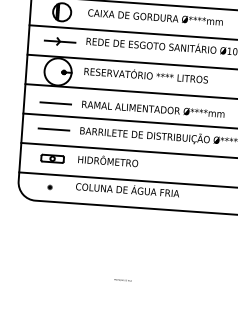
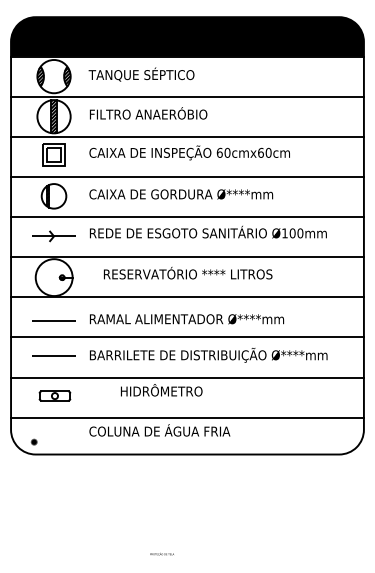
text: (146, 74) -> (188, 272), moved
text: (108, 160) -> (161, 390), moved
part: (49, 186) -> (33, 441), moved

